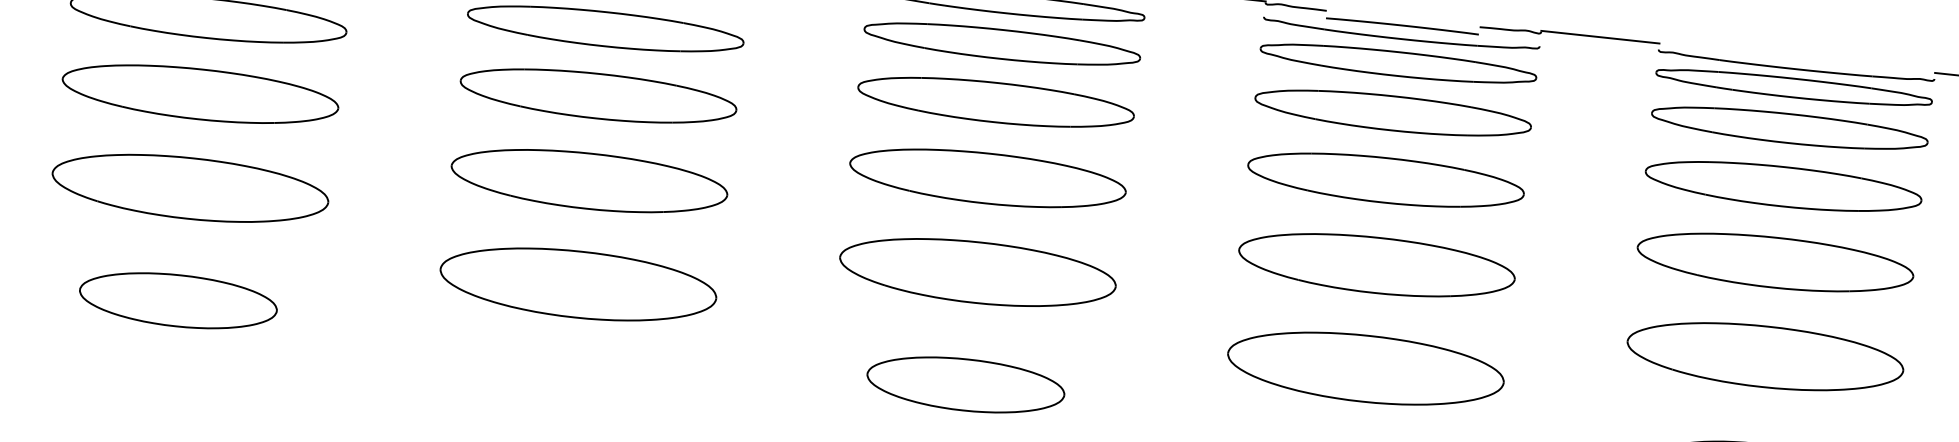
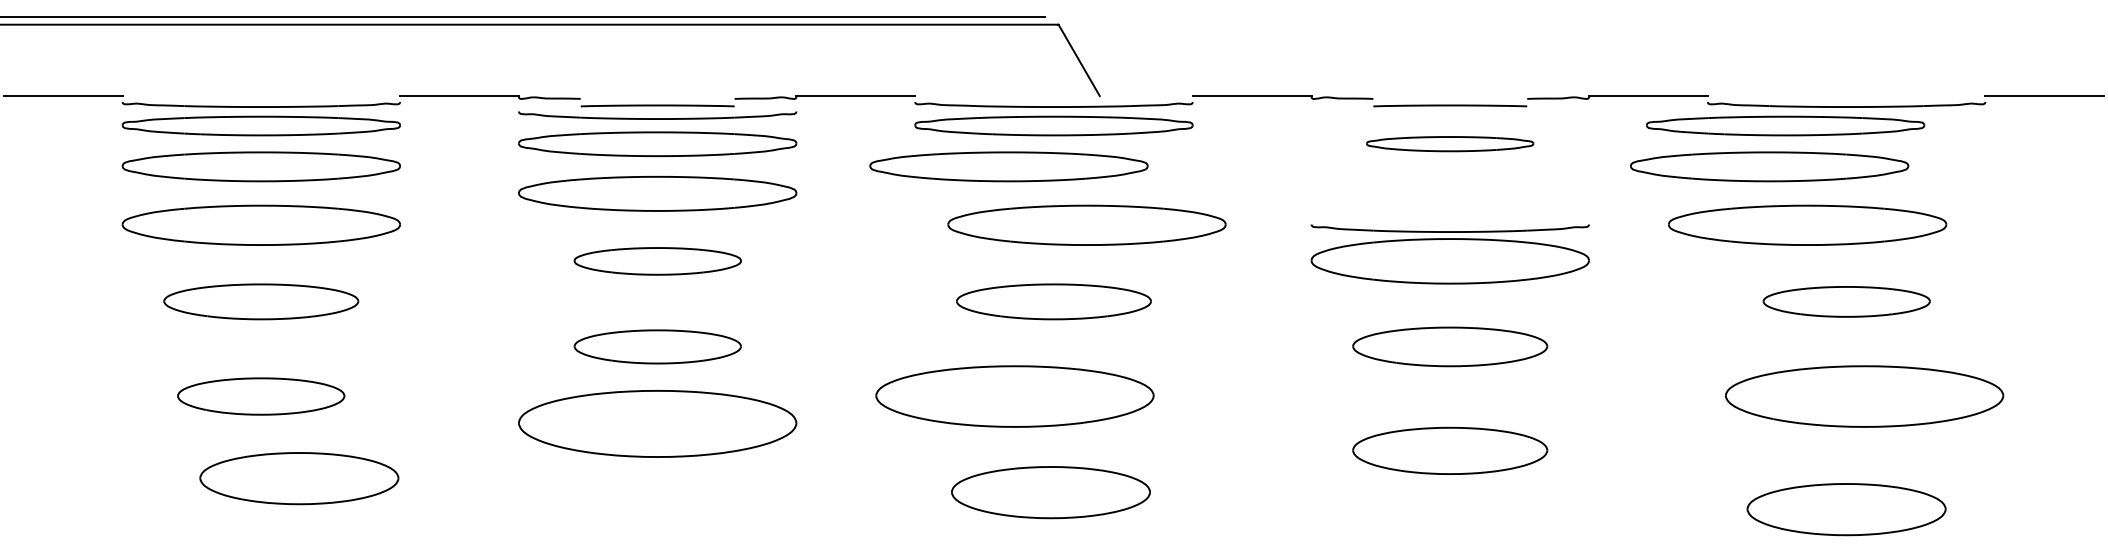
part: (1400, 35) -> (1449, 228), moved
part: (1001, 44) -> (1008, 166), moved
part: (1397, 63) -> (1449, 143), size x0.6
part: (1794, 87) -> (1785, 125), moved
part: (199, 93) -> (260, 301), size x0.7
part: (598, 96) -> (657, 261), size x0.6
part: (995, 101) -> (1086, 224), moved
part: (1392, 112) -> (1449, 193), removed
part: (1789, 128) -> (1769, 166), moved
part: (987, 178) -> (1053, 301), size x0.7
part: (589, 180) -> (657, 346), size x0.6
part: (1783, 185) -> (1807, 224), moved
part: (189, 188) -> (260, 396), size x0.6
part: (1775, 262) -> (1846, 301), size x0.6
part: (1376, 264) -> (1449, 346), size x0.7
part: (977, 272) -> (1014, 396), moved
part: (578, 284) -> (657, 423), moved
part: (178, 300) -> (299, 478), moved
part: (1765, 356) -> (1864, 396), moved
part: (1365, 368) -> (1449, 450), size x0.7
part: (965, 384) -> (1050, 492), moved

